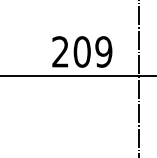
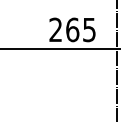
text: (92, 51) -> (80, 29), 209 -> 265

